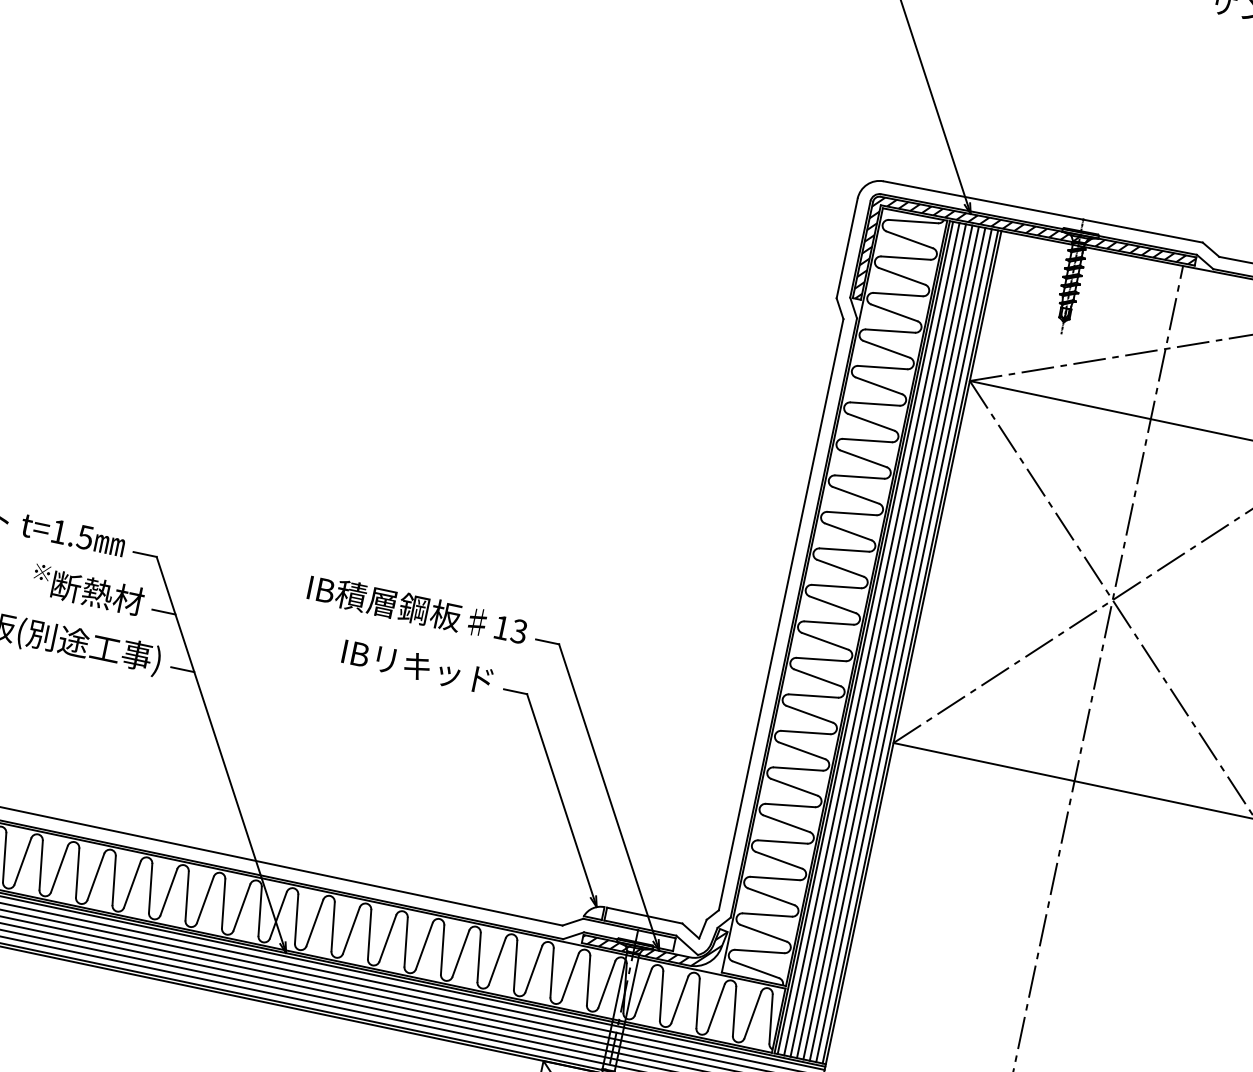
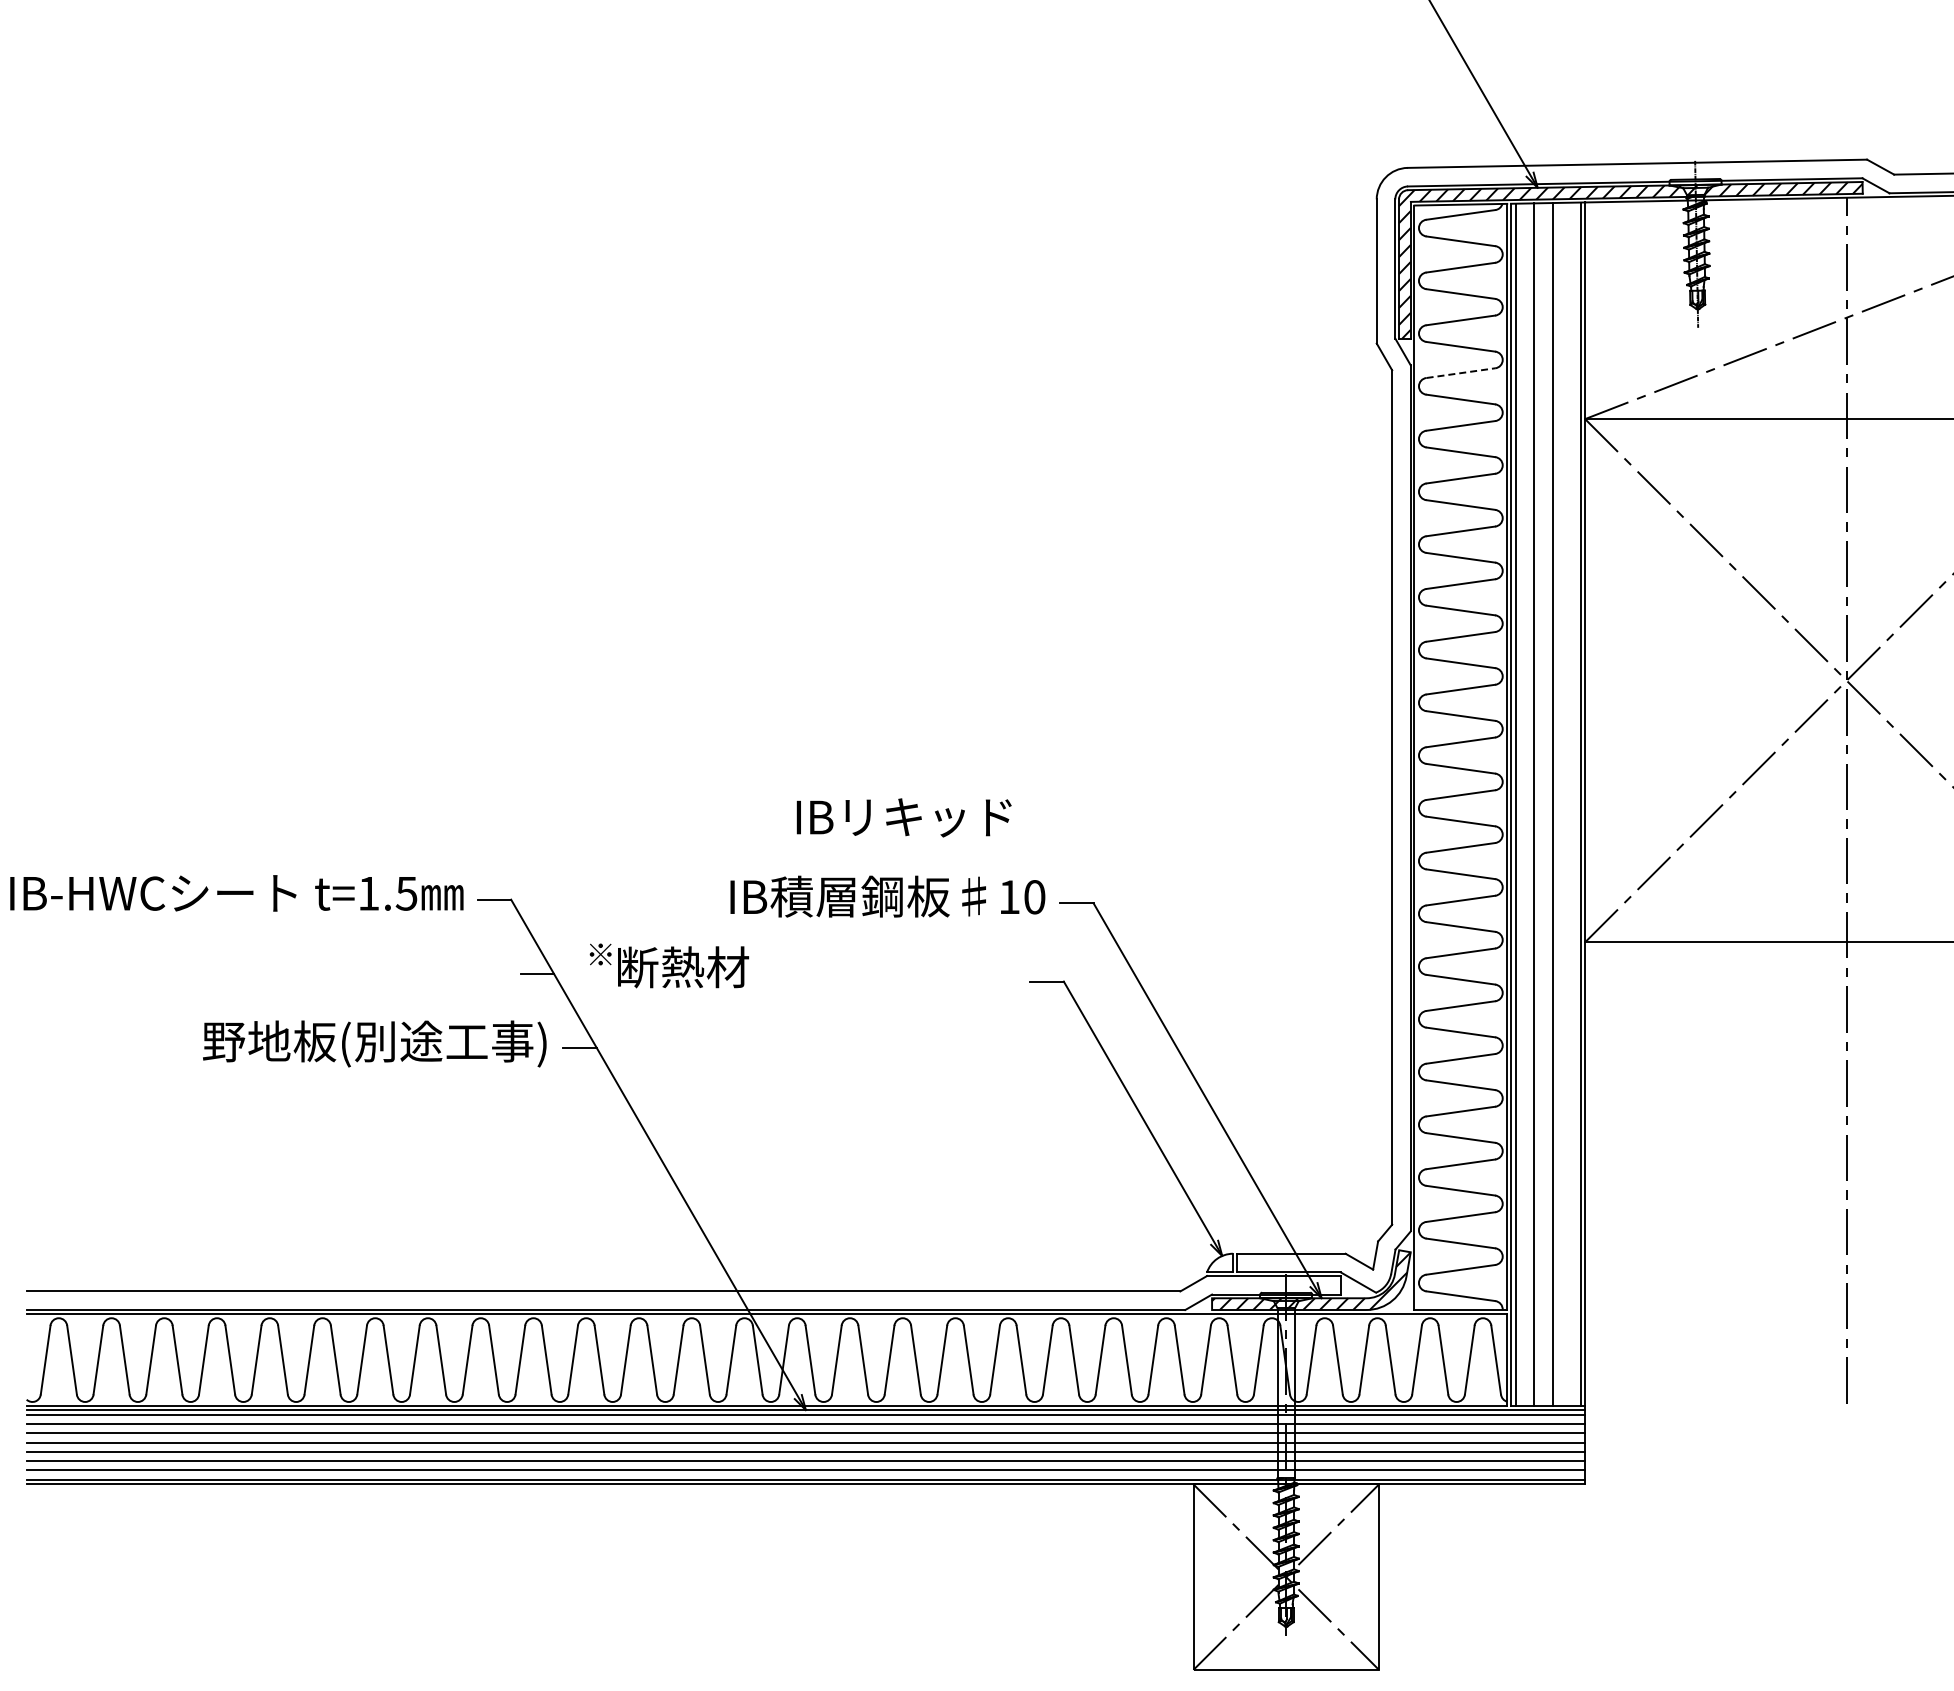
line: (890, 331) -> (1460, 373), solid -> dashed
text: (87, 589) -> (668, 965), moved
text: (519, 631) -> (1034, 897), 13 -> 10
line: (871, 638) -> (1524, 804), removed
line: (884, 641) -> (1543, 804), removed
line: (897, 644) -> (1561, 804), removed
line: (904, 645) -> (1571, 804), removed
text: (417, 666) -> (903, 817), moved

